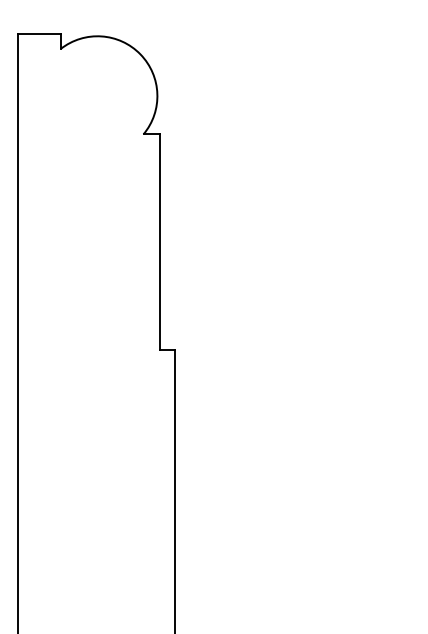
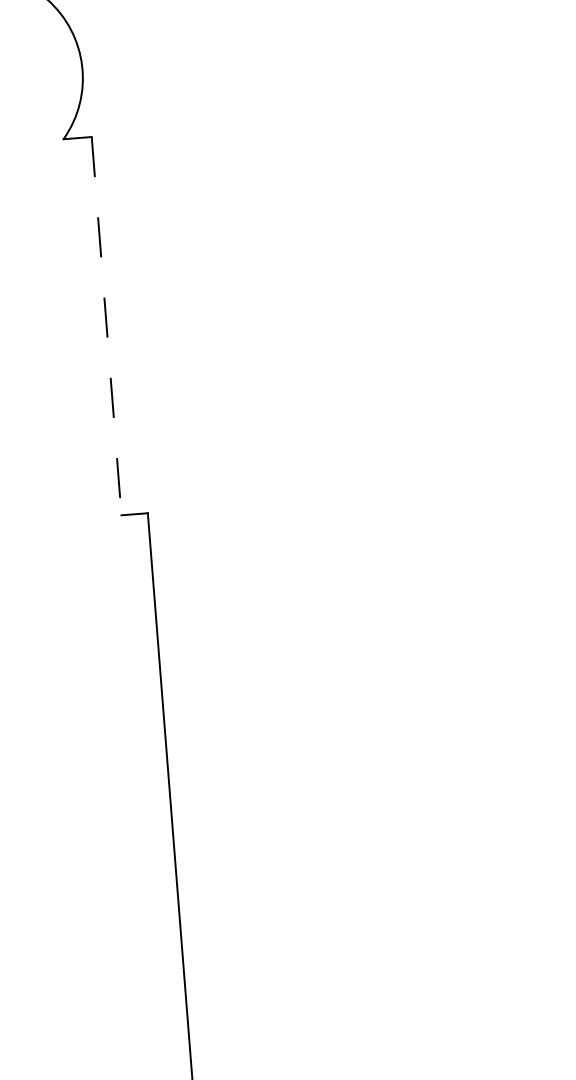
line: (159, 242) -> (106, 326), solid -> dashed

